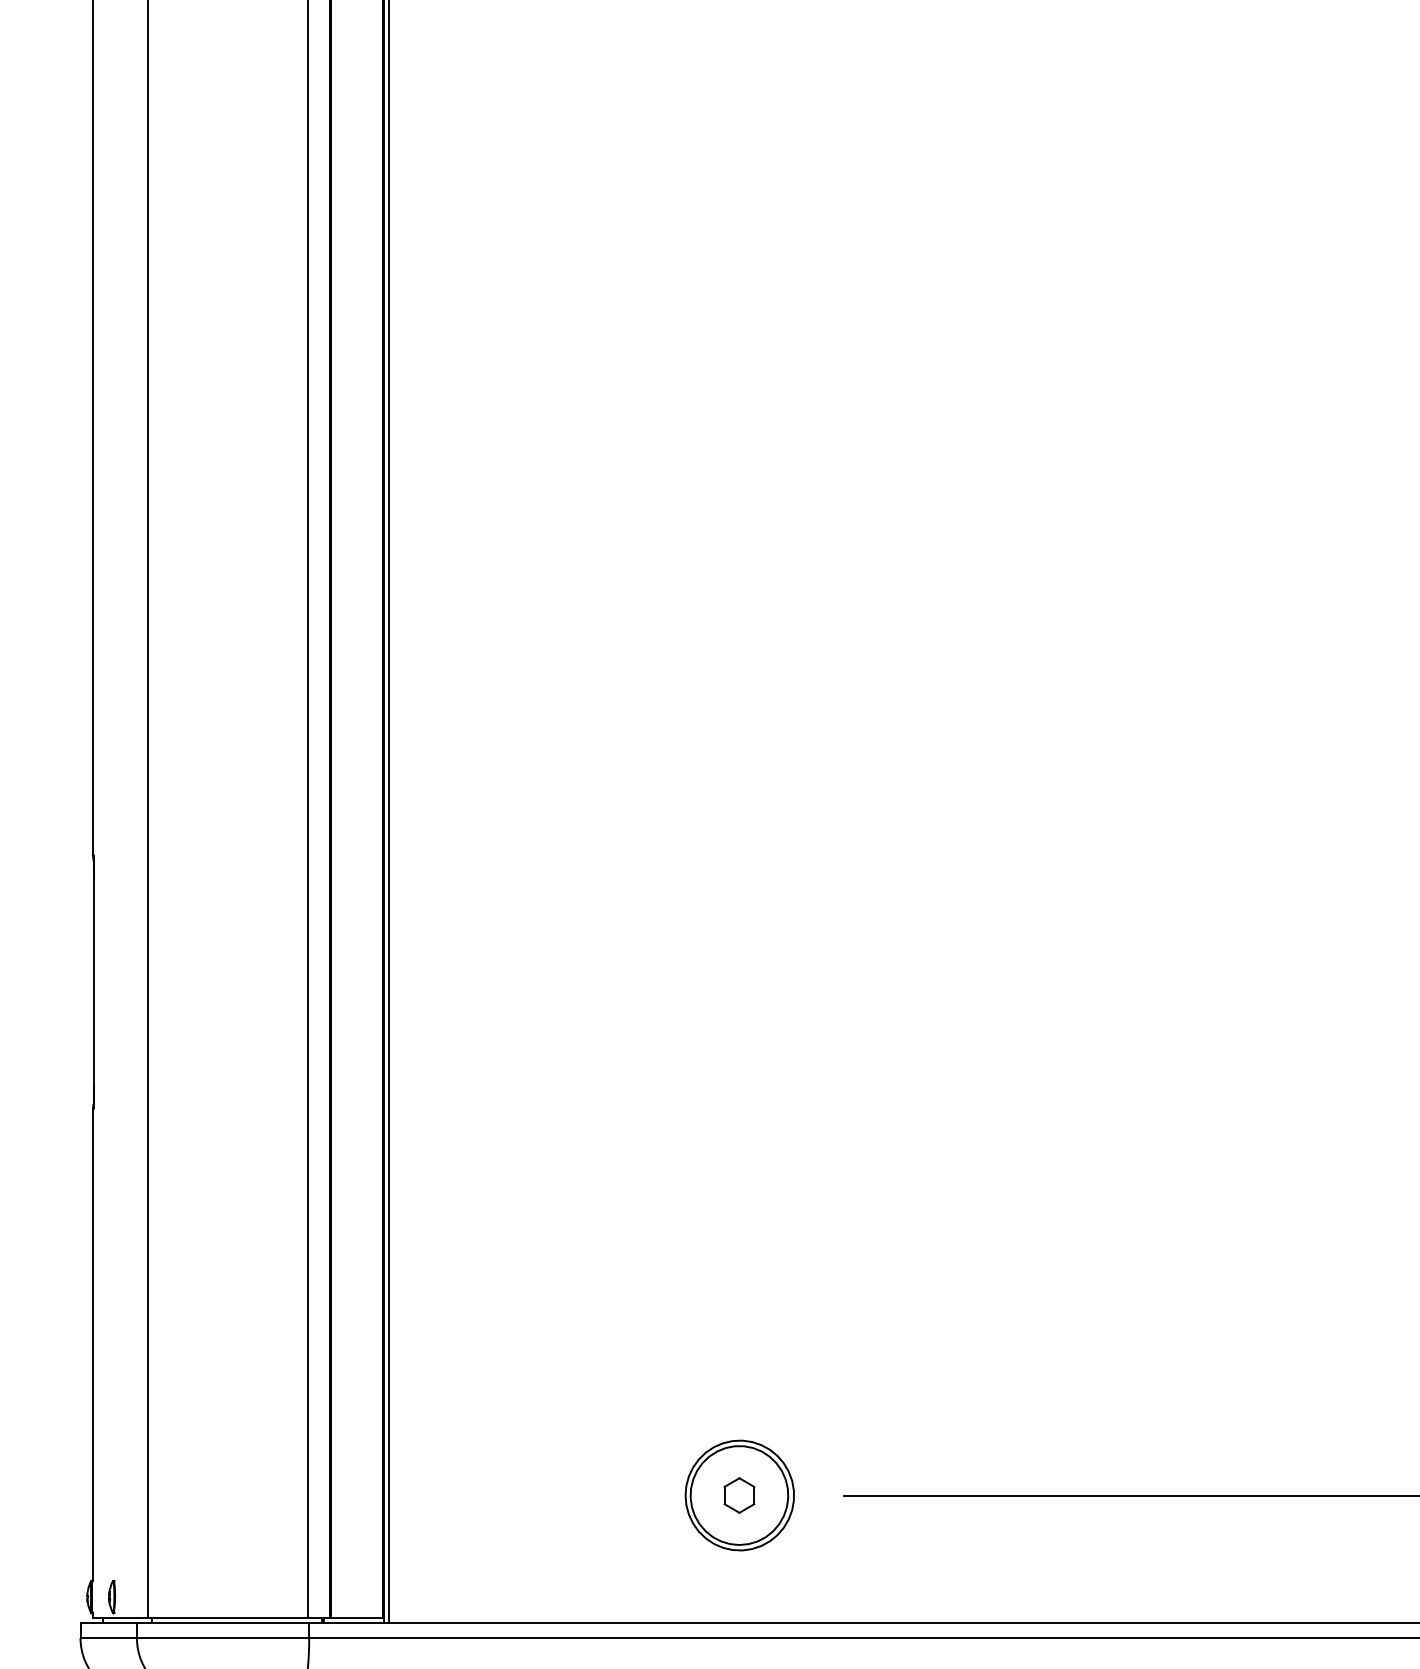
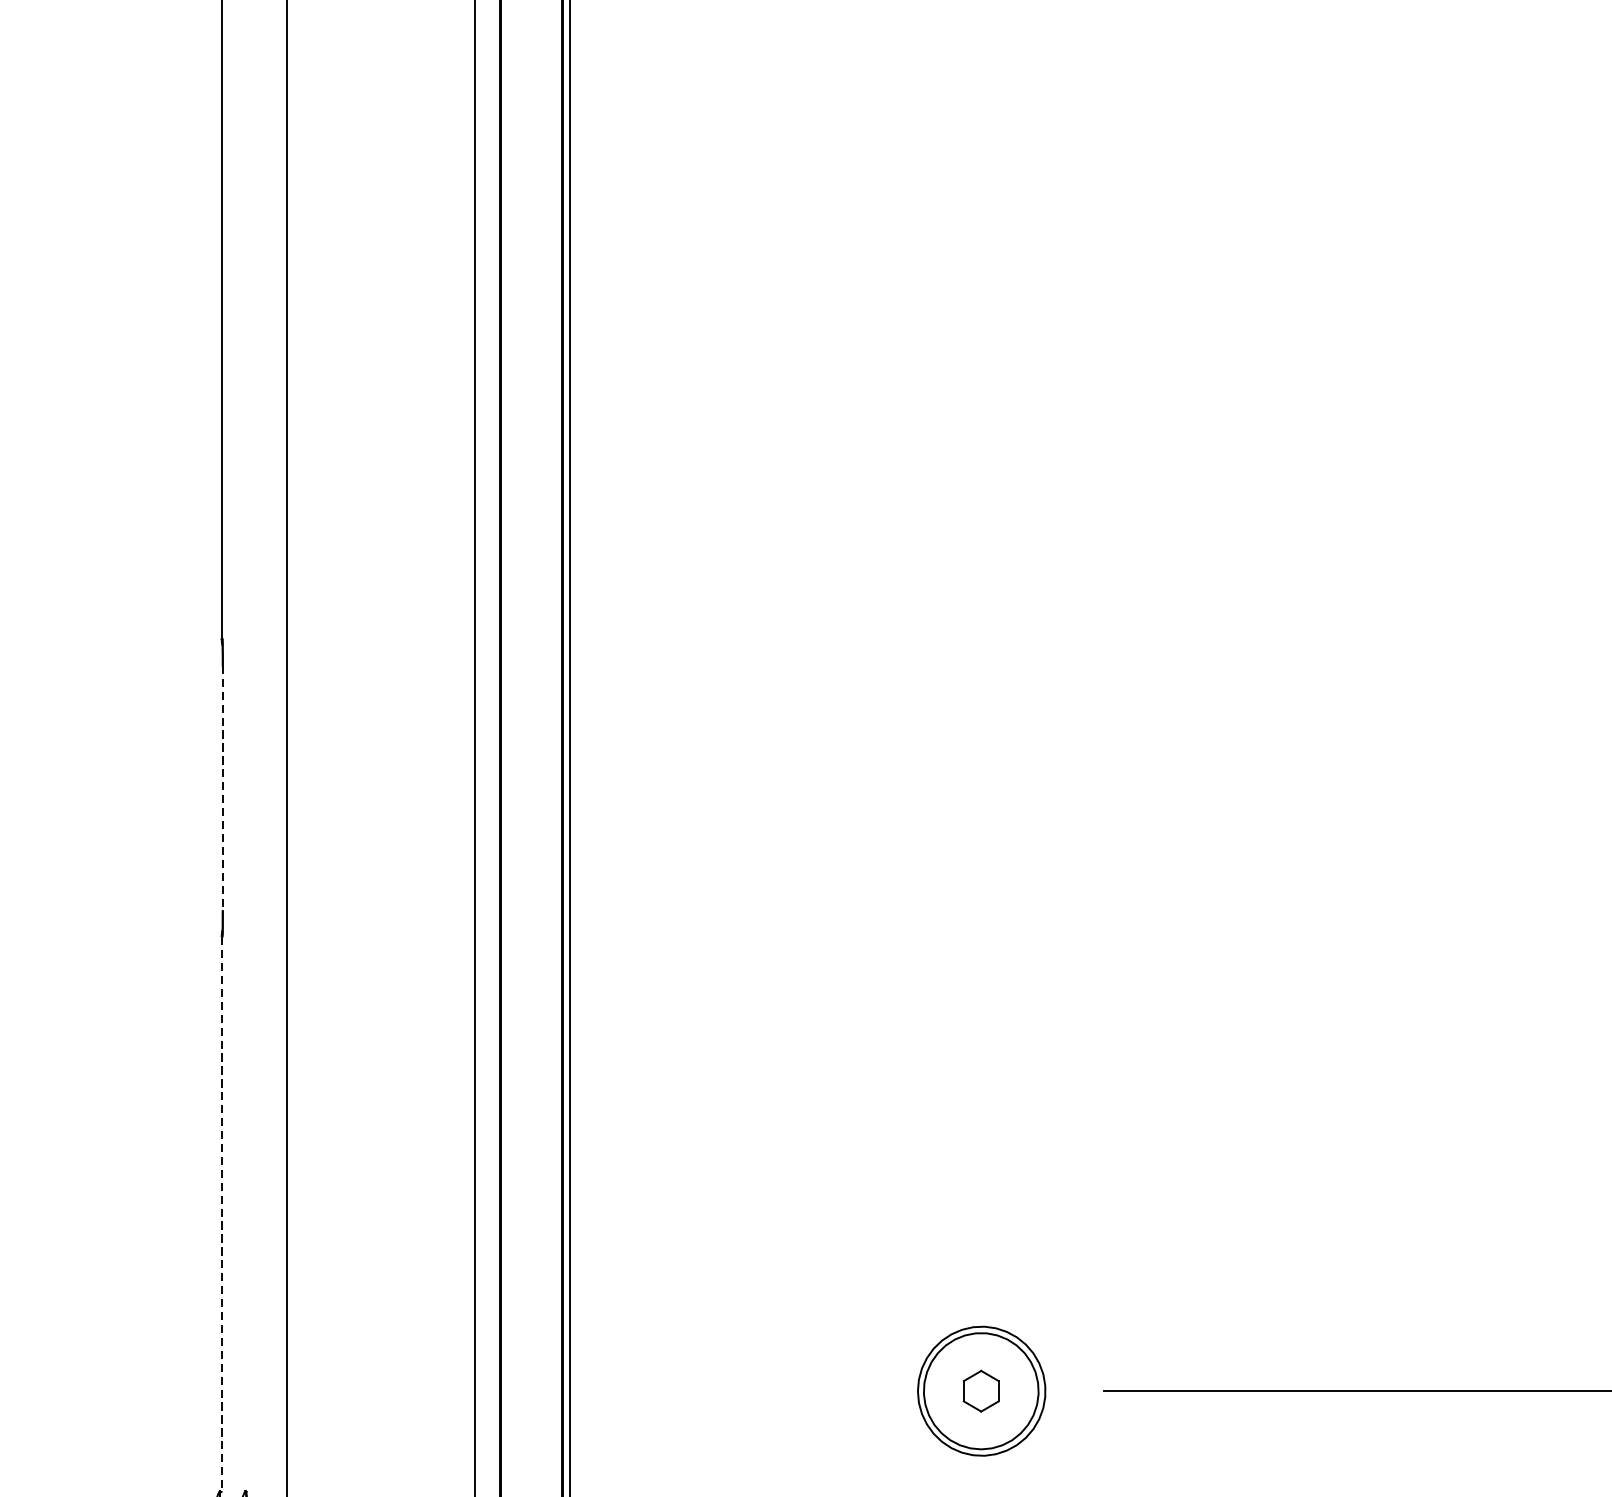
line: (94, 982) -> (223, 788), solid -> dashed
line: (93, 1345) -> (222, 1214), solid -> dashed

